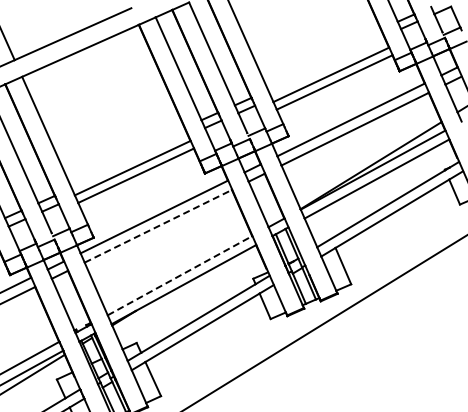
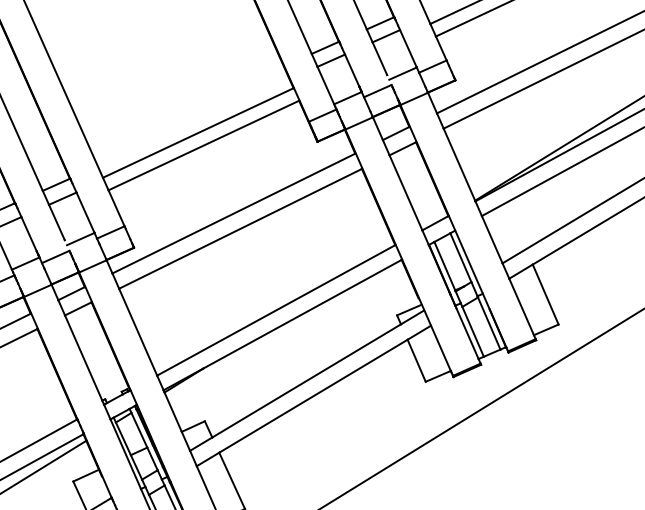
line: (158, 226) -> (240, 229), dashed -> solid
line: (180, 275) -> (277, 309), dashed -> solid

